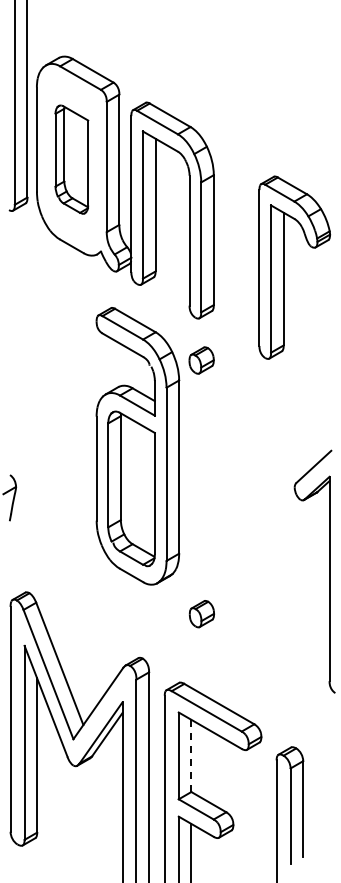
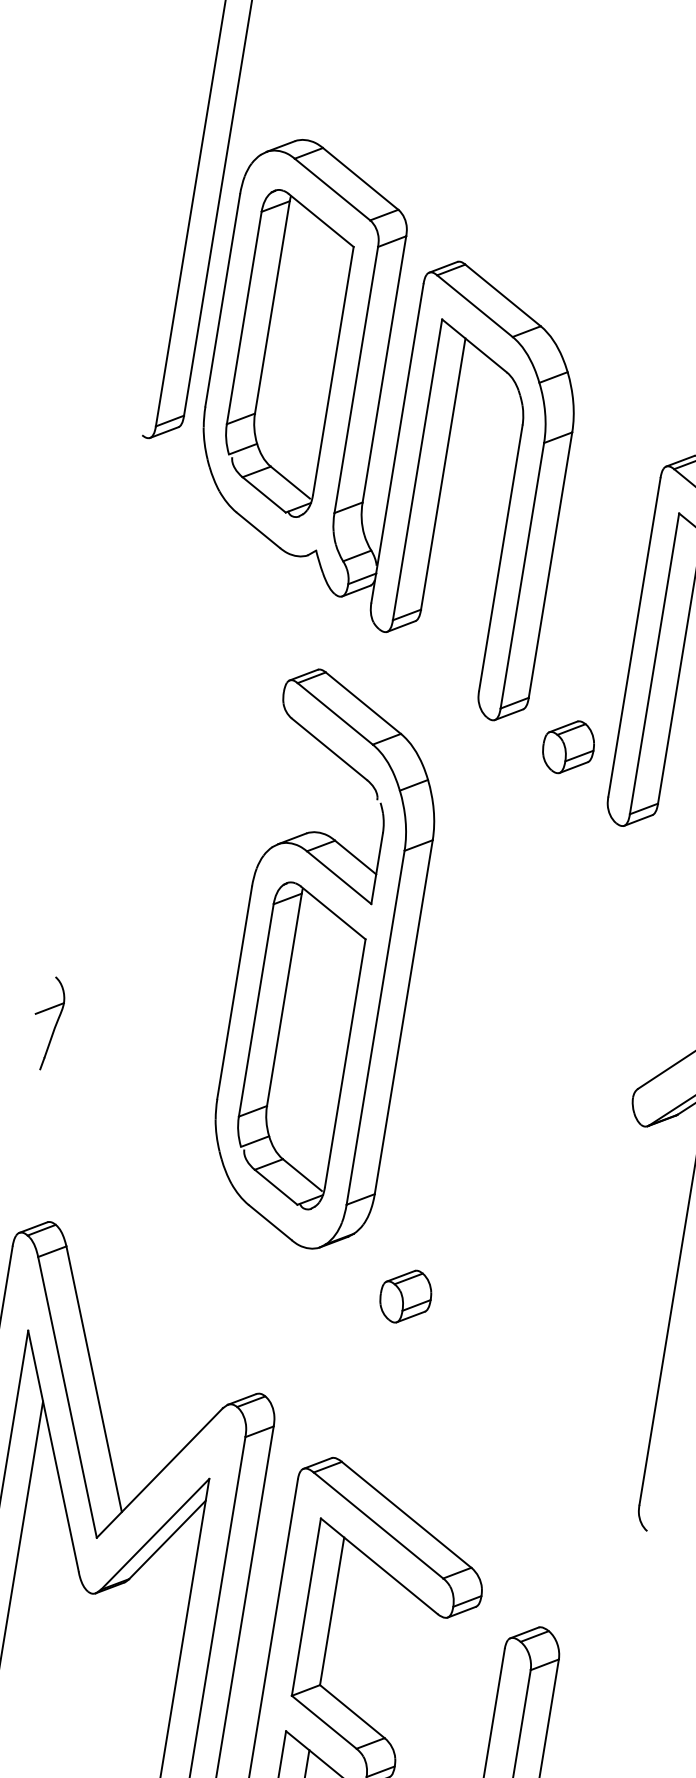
part: (71, 159) -> (286, 352), size x1.43
part: (201, 360) -> (568, 747), moved
part: (201, 614) -> (404, 1297), moved
line: (191, 755) -> (332, 1610), dashed -> solid

